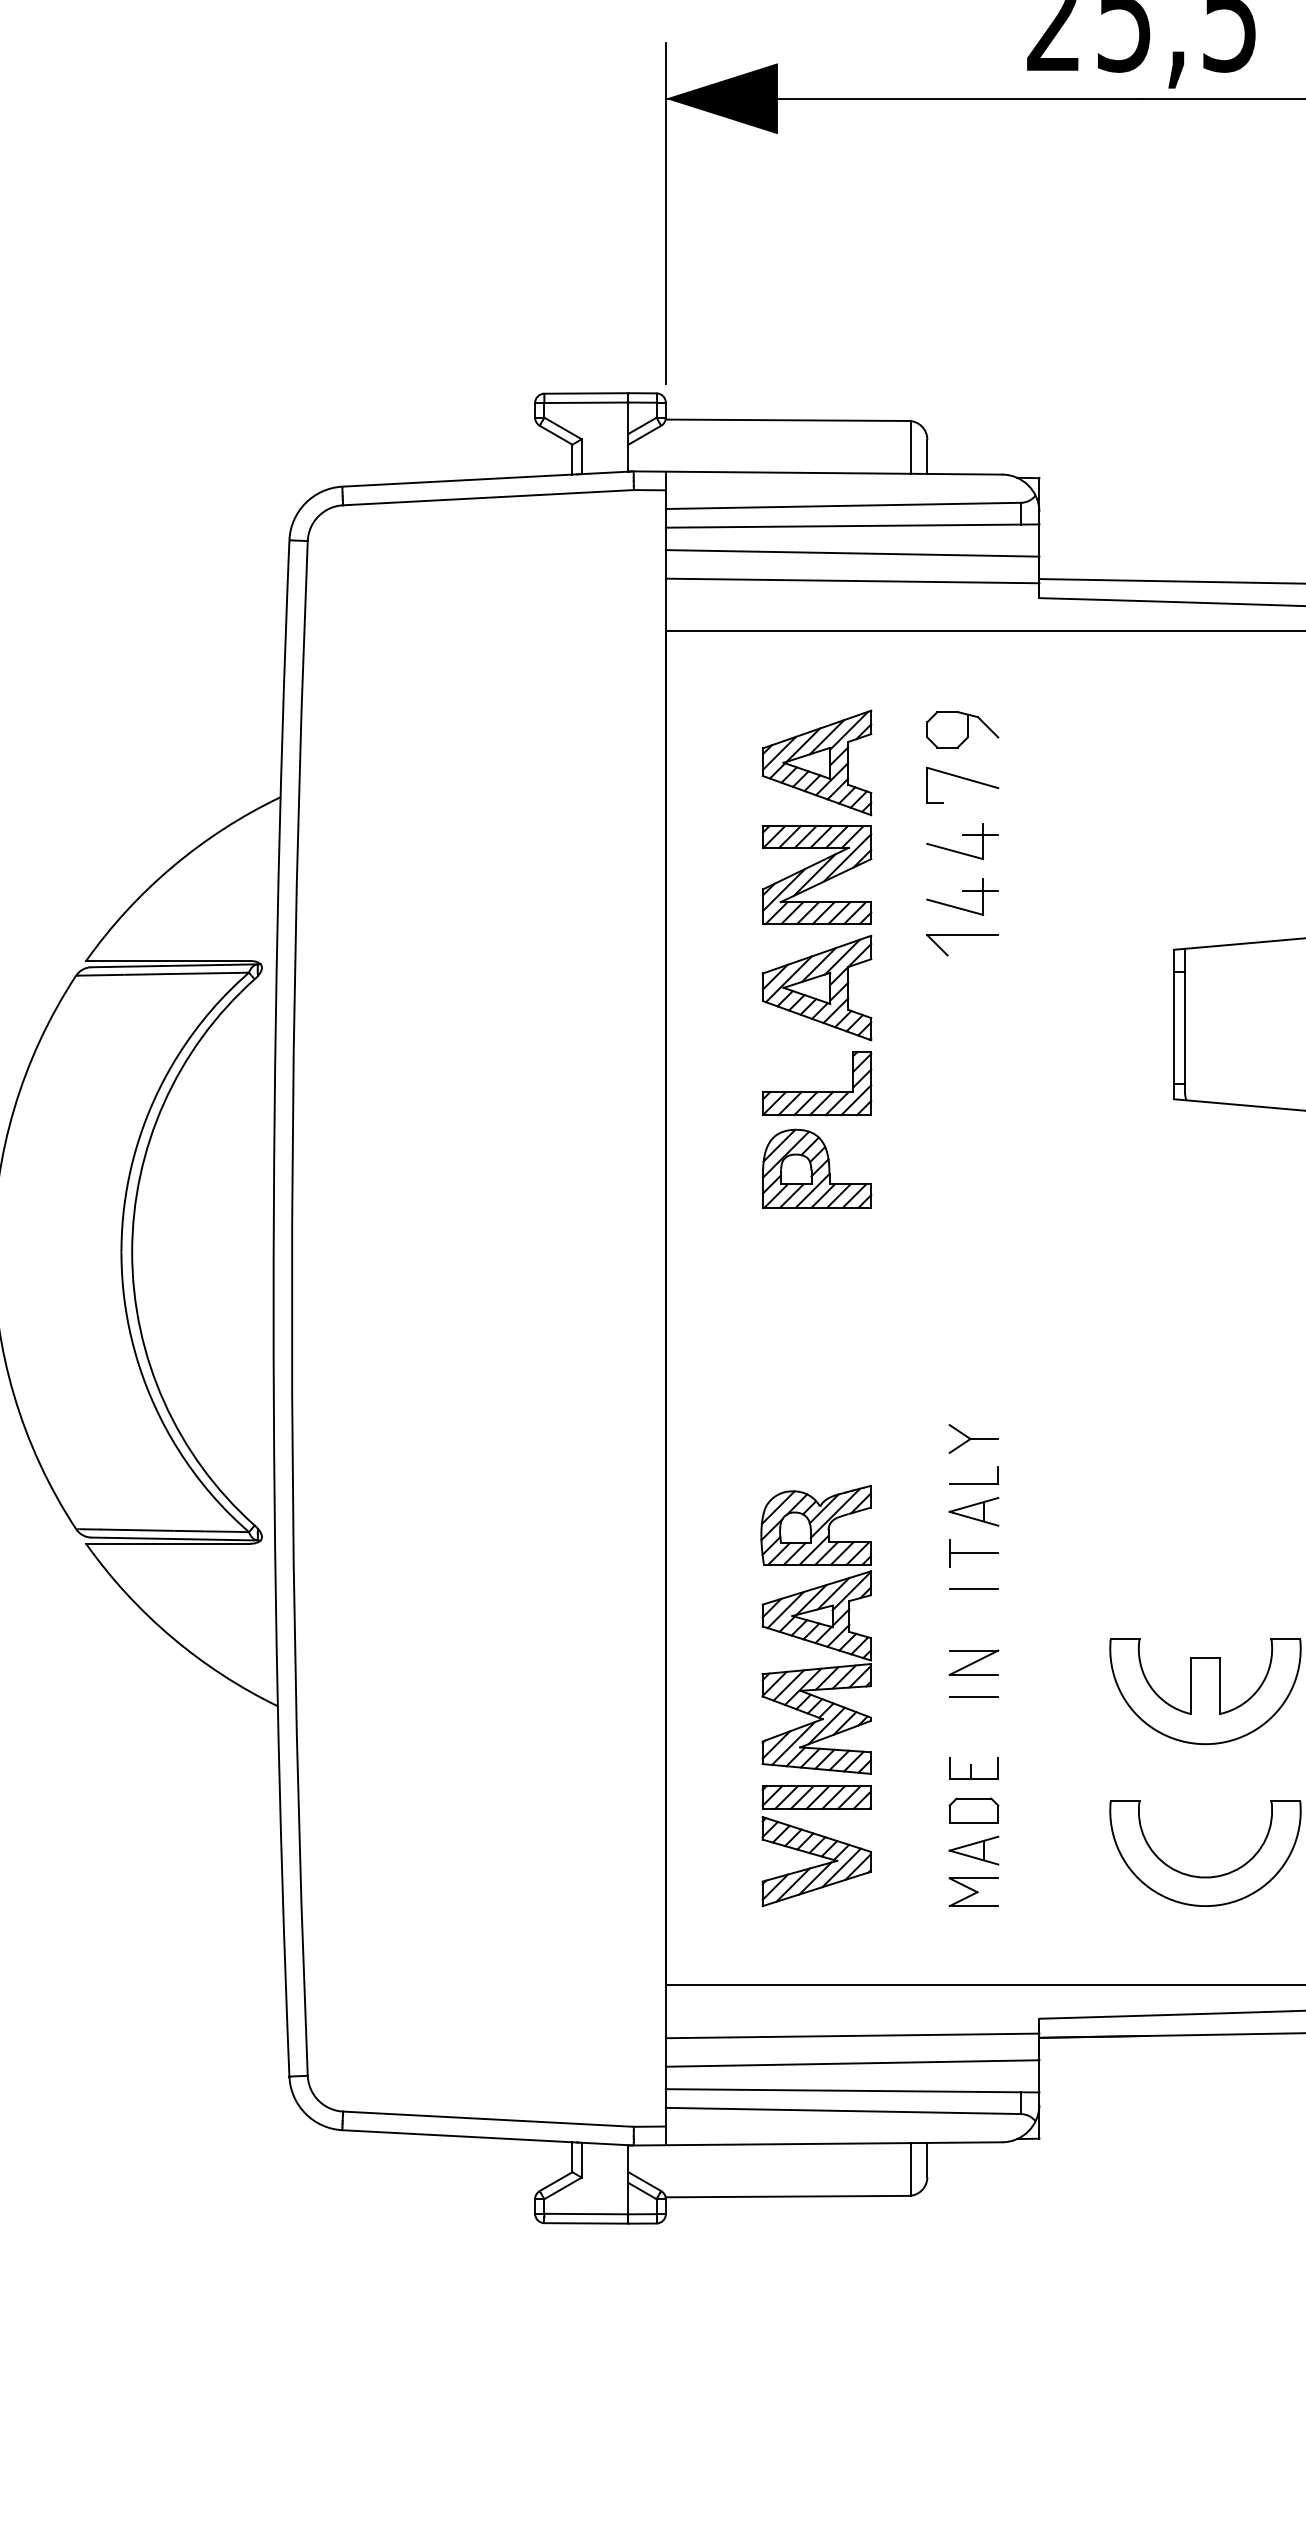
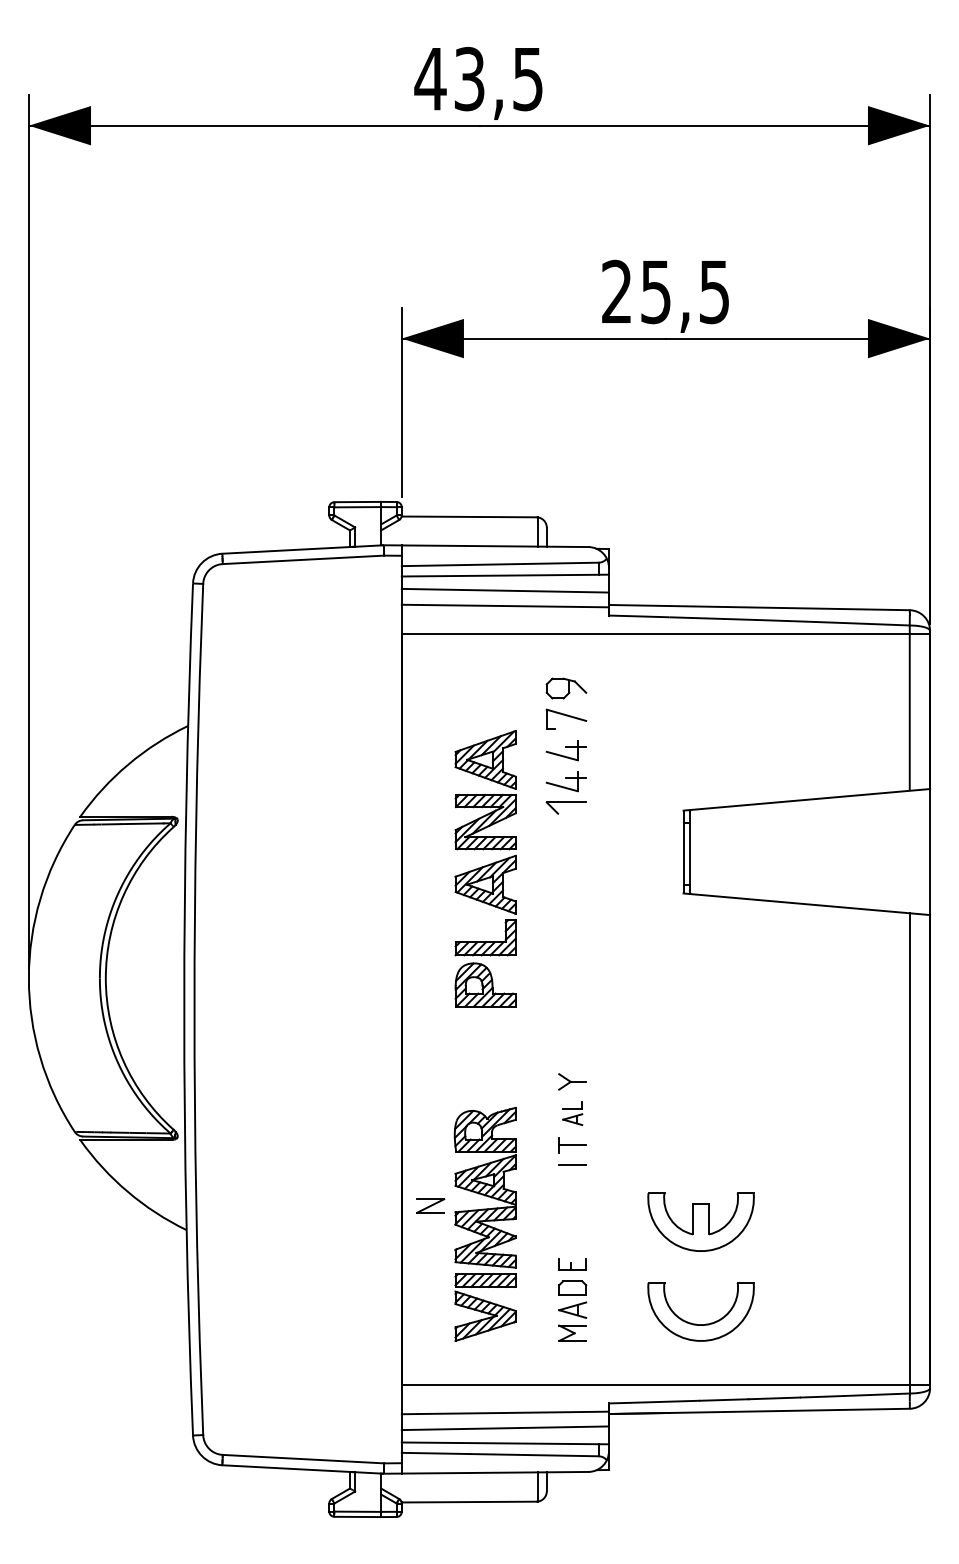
part: (816, 958) -> (485, 868), moved
part: (973, 1495) -> (572, 1113), size x0.7
part: (973, 1661) -> (430, 1205), moved
line: (973, 1696) -> (572, 1224), removed

